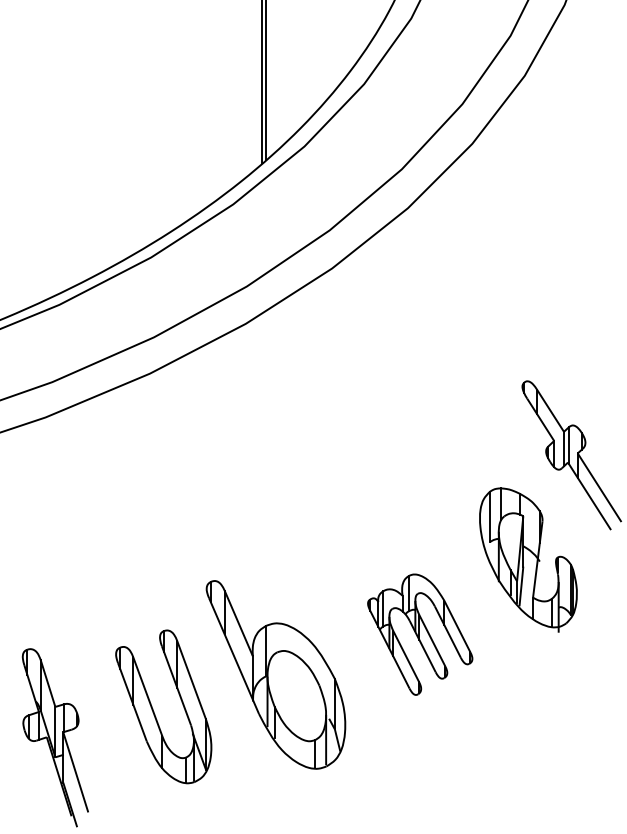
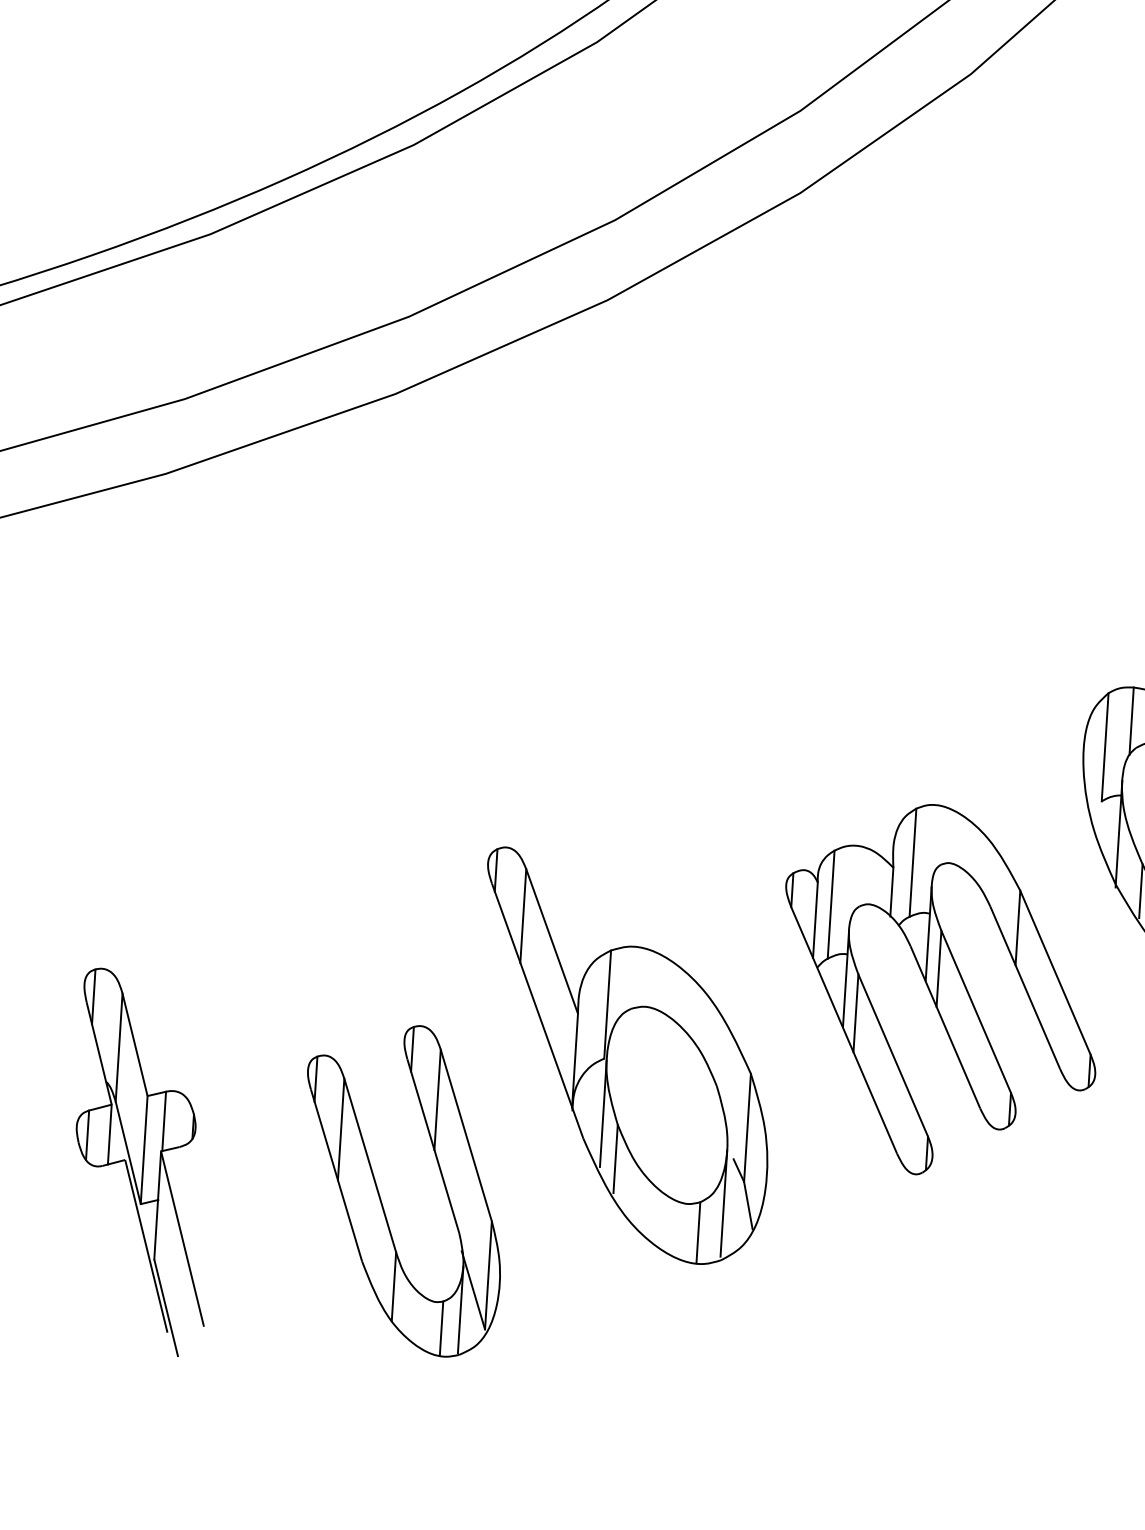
part: (419, 634) -> (938, 989), size x1.43
part: (153, 708) -> (380, 1191), moved

